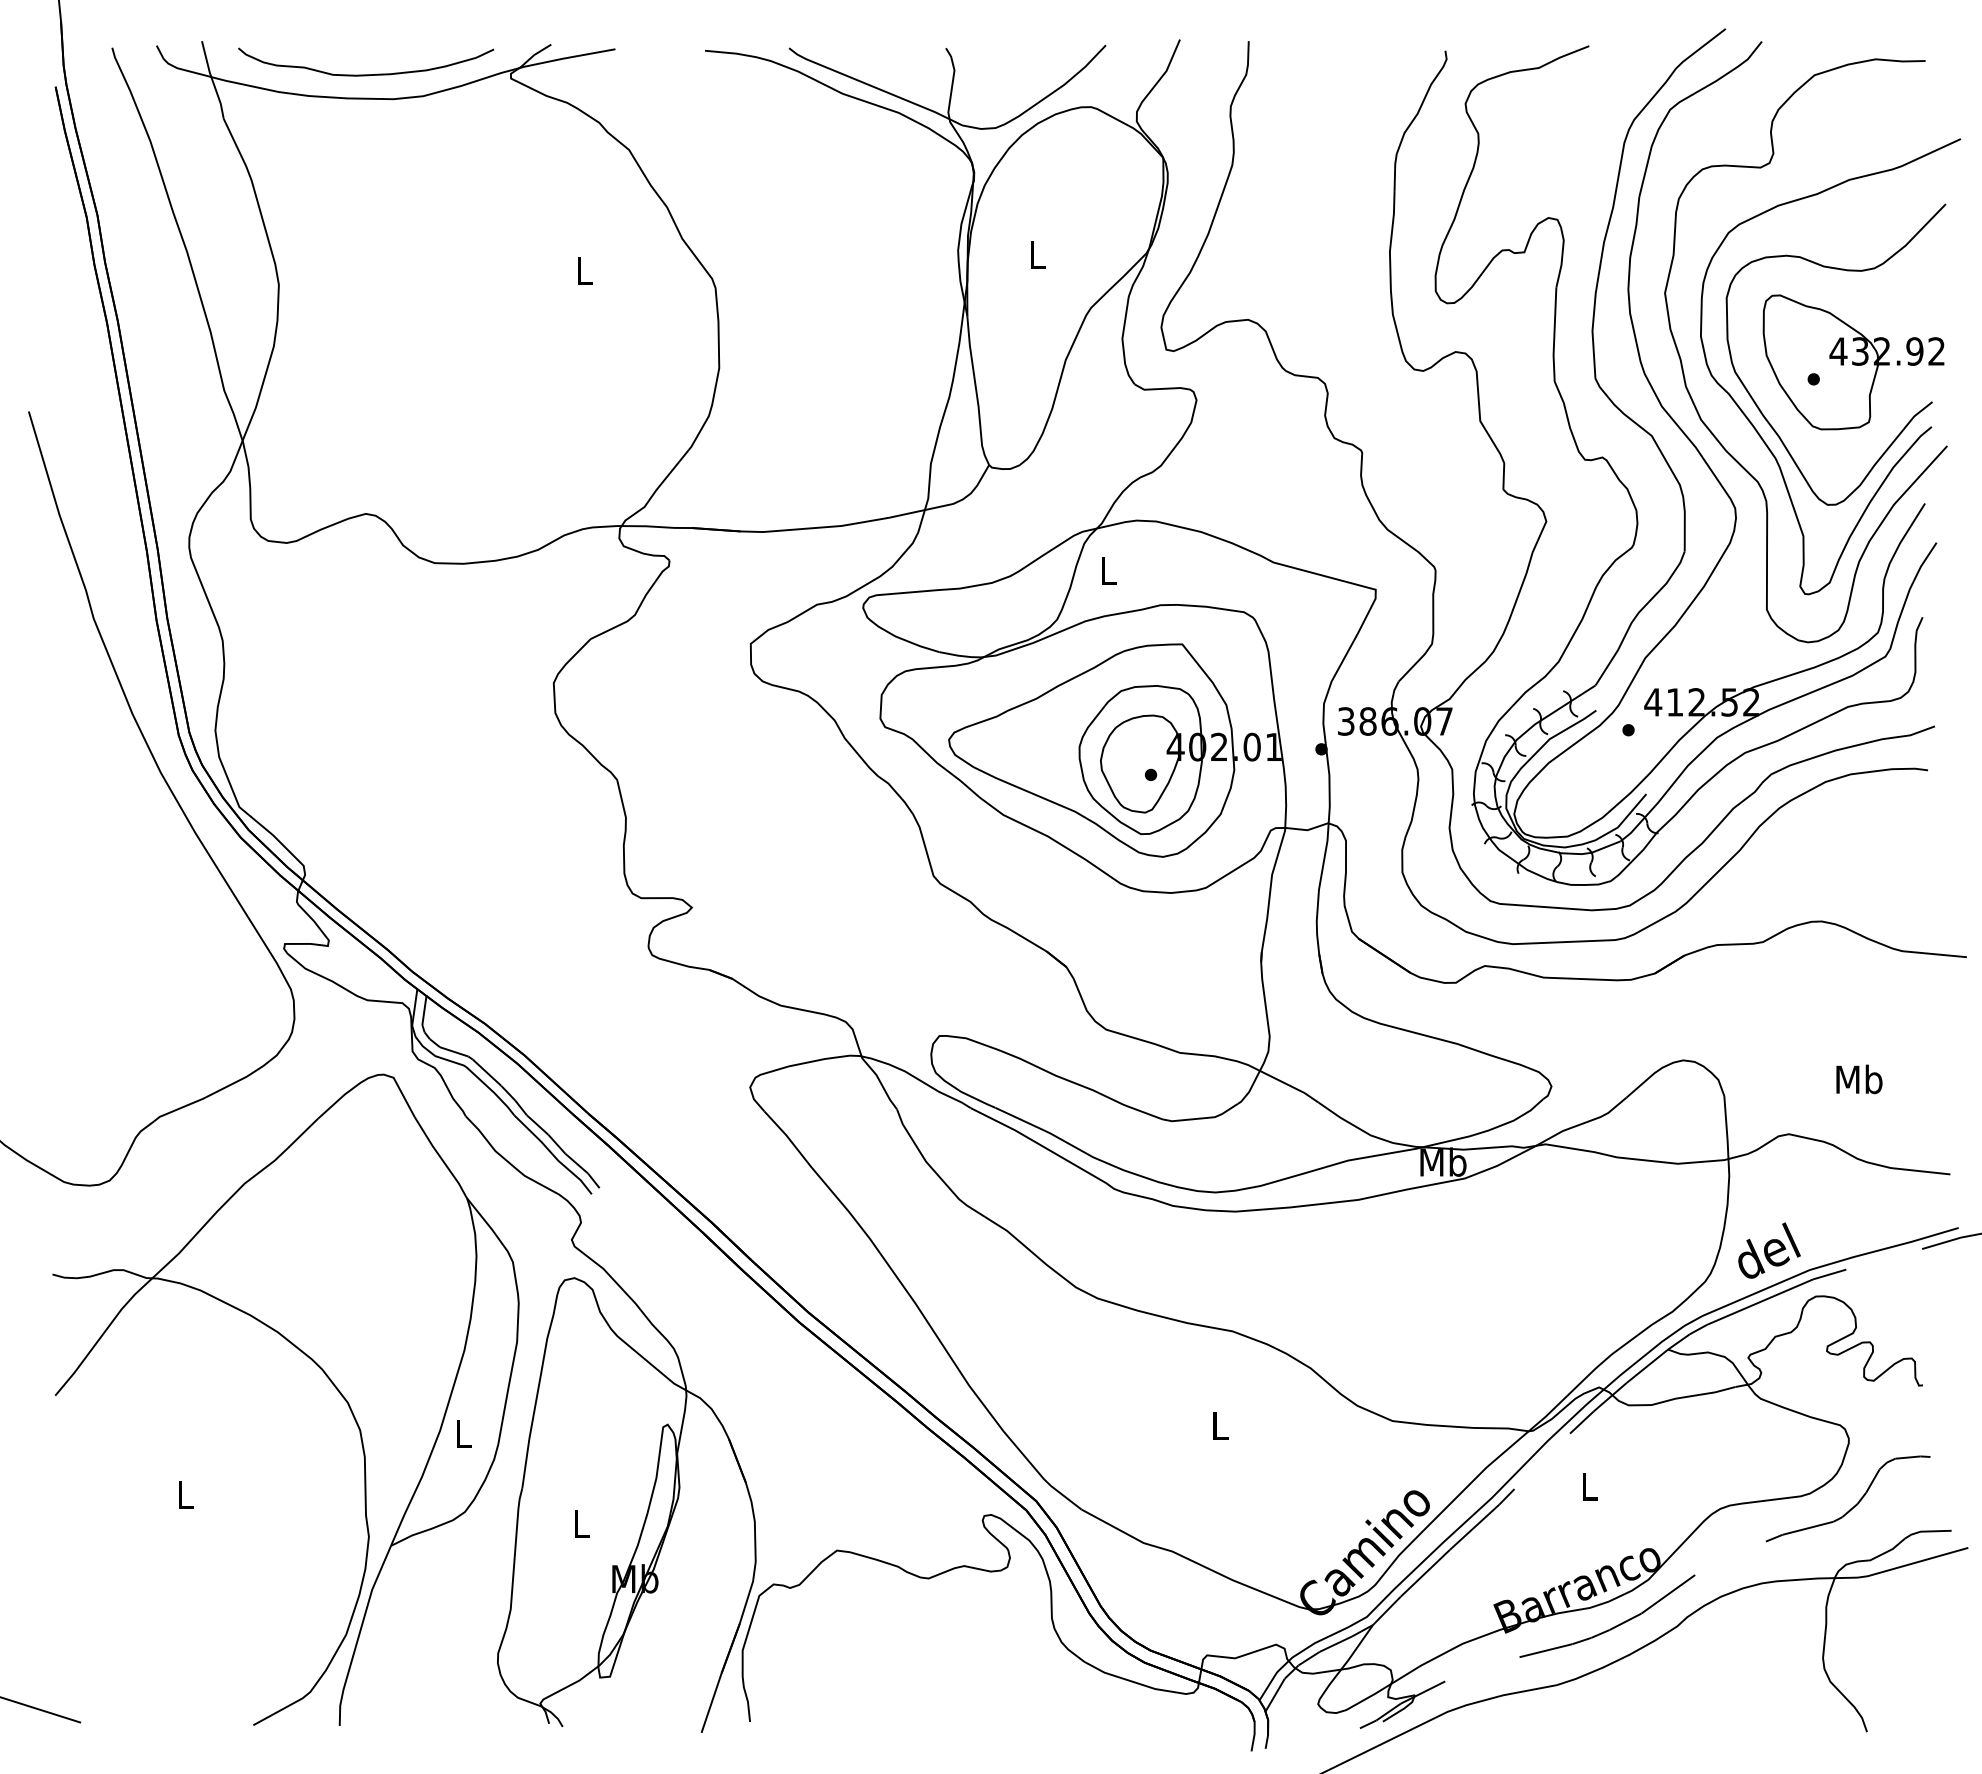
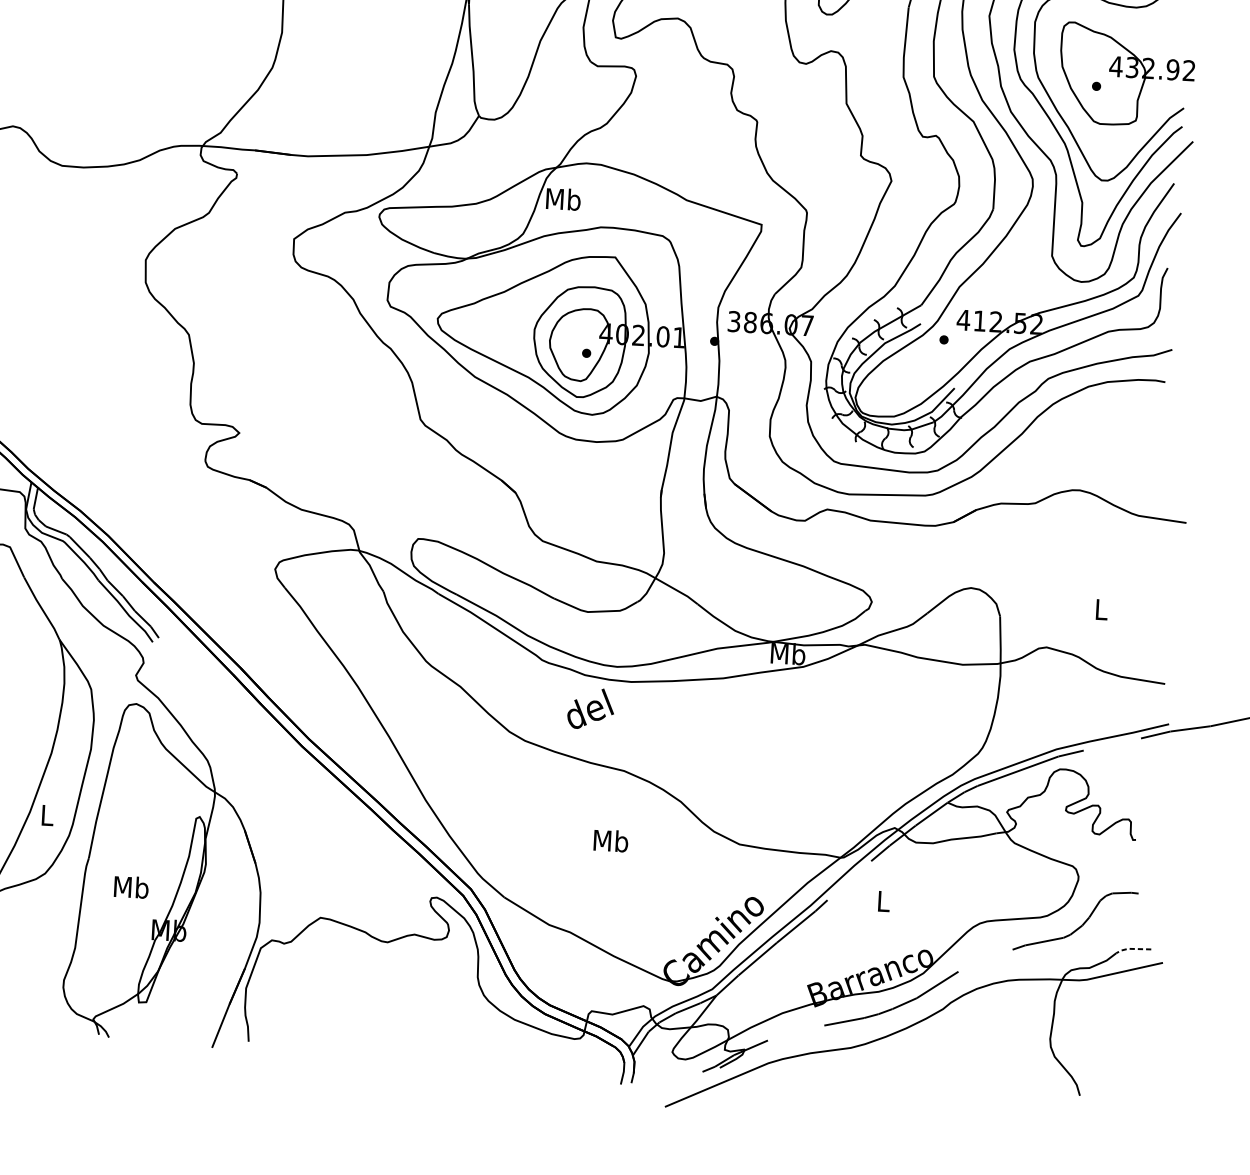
text: (1108, 570) -> (563, 199), L -> Mb
text: (1859, 1079) -> (1101, 609), Mb -> L
text: (1769, 1250) -> (591, 708), moved
text: (1220, 1425) -> (611, 840), L -> Mb
text: (581, 1523) -> (131, 886), L -> Mb
line: (1925, 1531) -> (1131, 948), solid -> dashed

